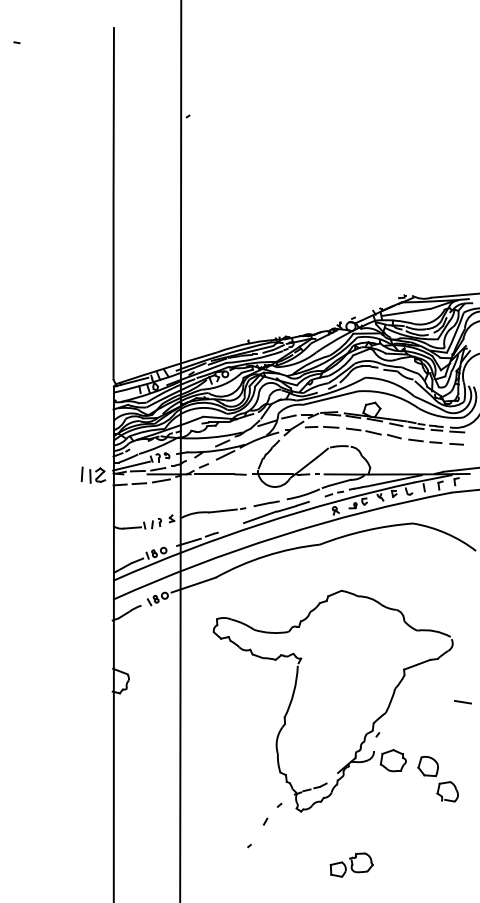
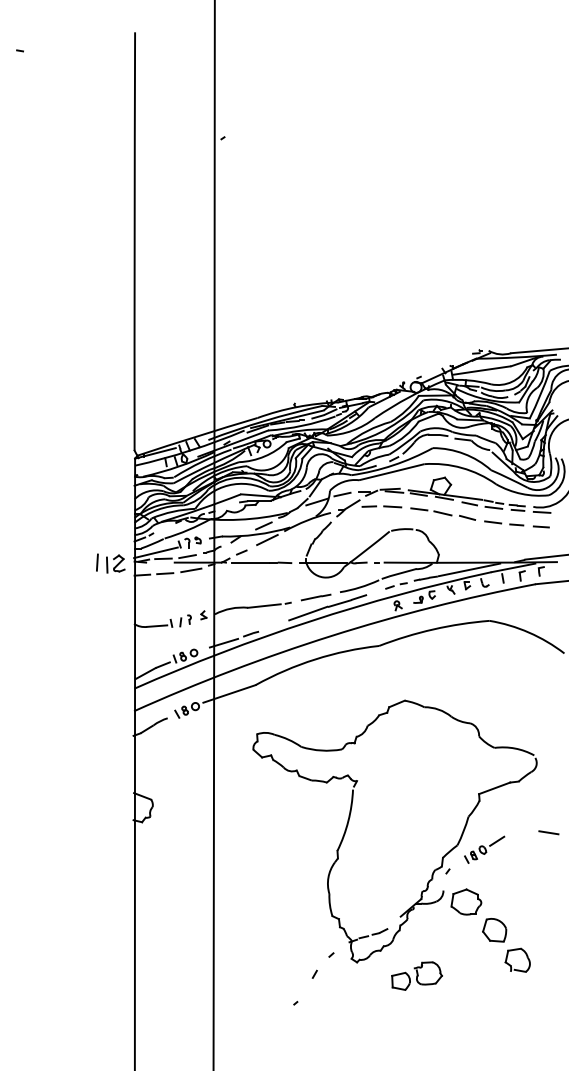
part: (408, 716) -> (484, 849), added
part: (437, 779) -> (505, 945), moved
part: (351, 864) -> (416, 975), moved

